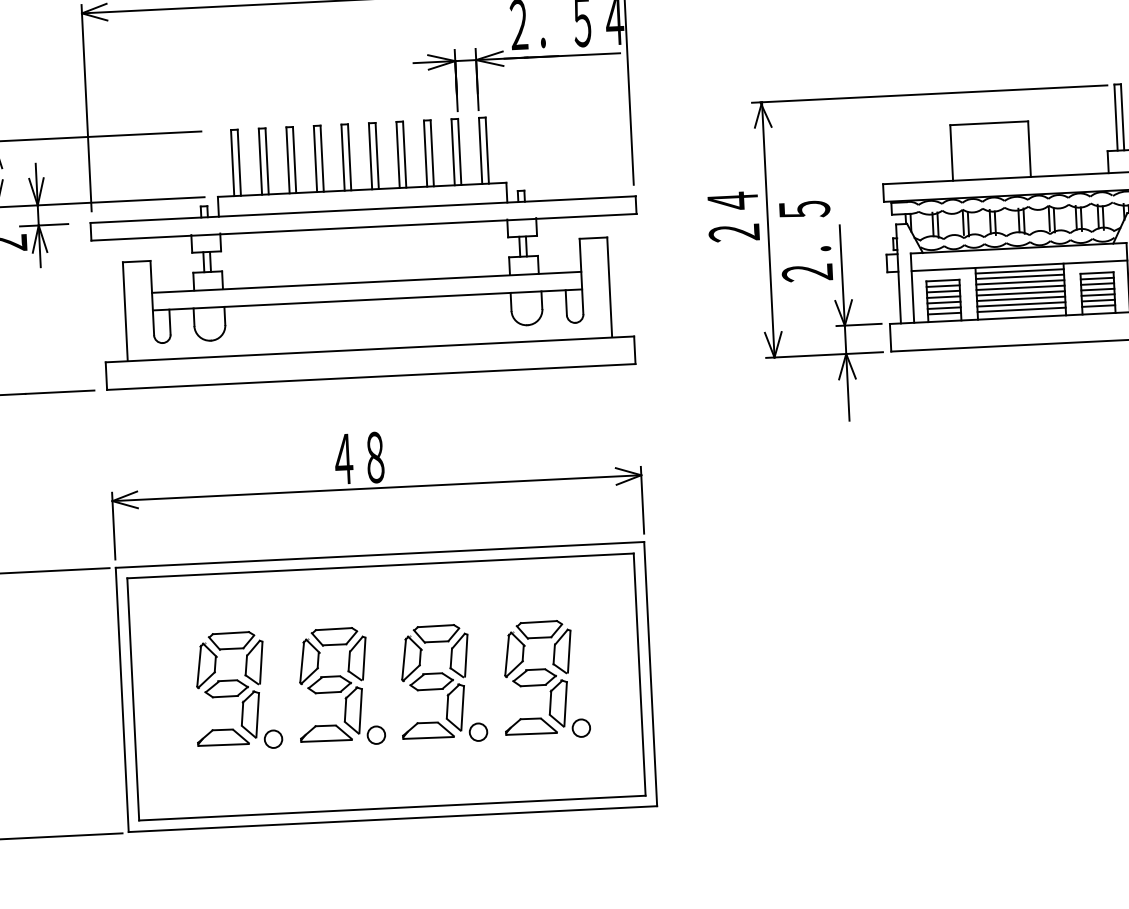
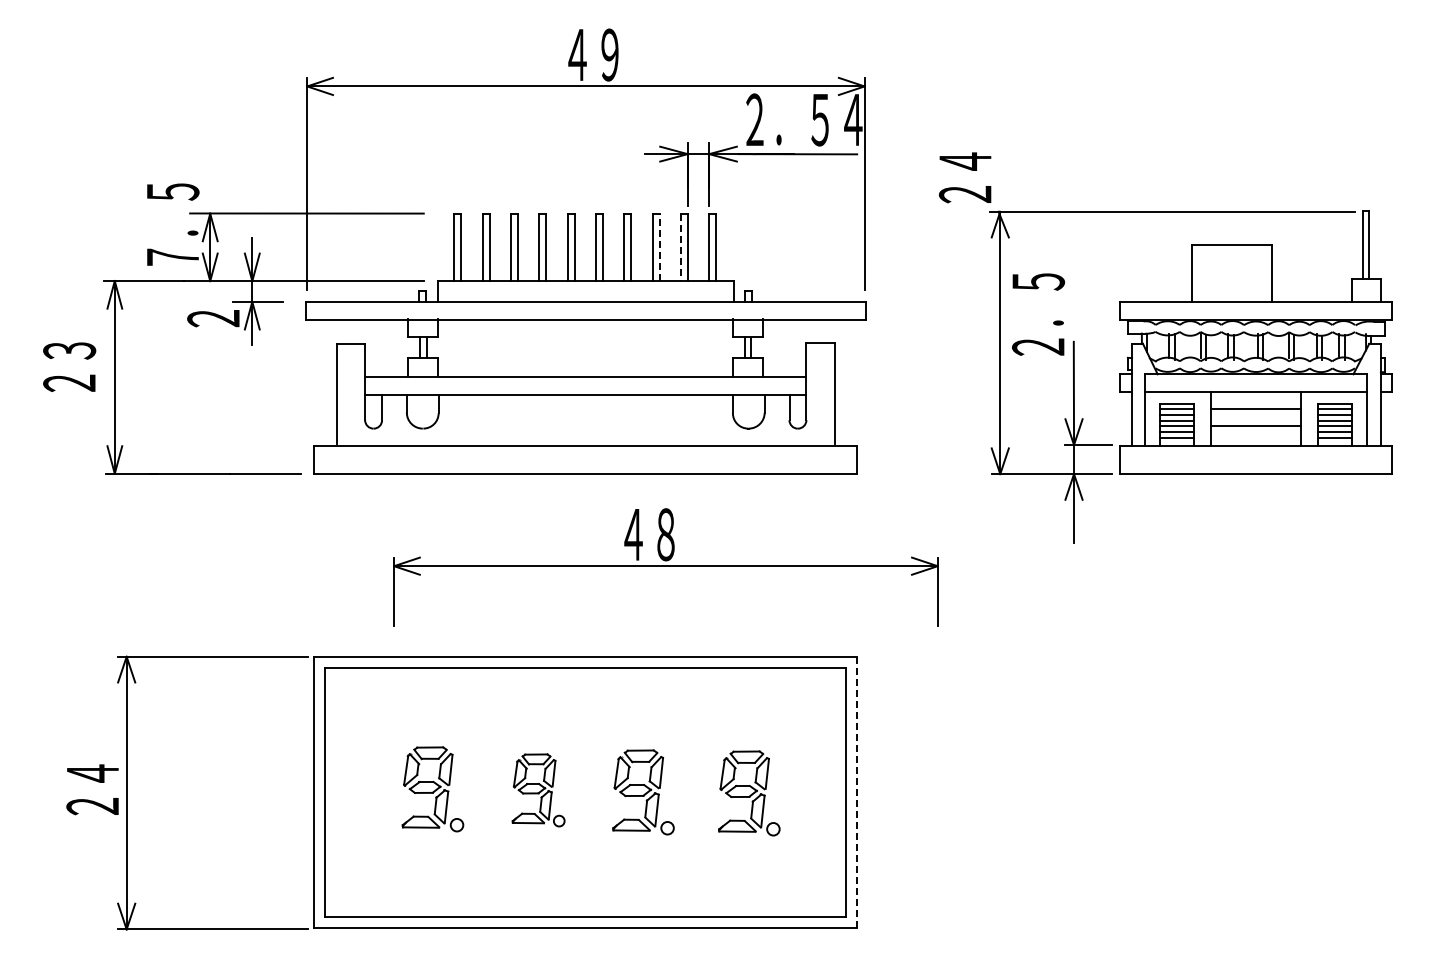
line: (453, 152) -> (681, 247), solid -> dashed
line: (432, 153) -> (659, 247), solid -> dashed
text: (733, 216) -> (965, 177), moved
text: (806, 241) -> (1038, 314), moved
line: (1019, 271) -> (1255, 398), removed
line: (1019, 276) -> (1255, 403), removed
line: (1019, 288) -> (1255, 415), removed
line: (1020, 293) -> (1255, 420), removed
line: (1020, 304) -> (1255, 432), removed
line: (1021, 309) -> (1255, 437), removed
part: (376, 489) -> (665, 567), moved
line: (650, 673) -> (857, 792), solid -> dashed
part: (545, 680) -> (749, 793), size x0.7
part: (442, 684) -> (643, 792), size x0.7
part: (340, 687) -> (538, 790), size x0.6
part: (237, 691) -> (432, 789), size x0.7

